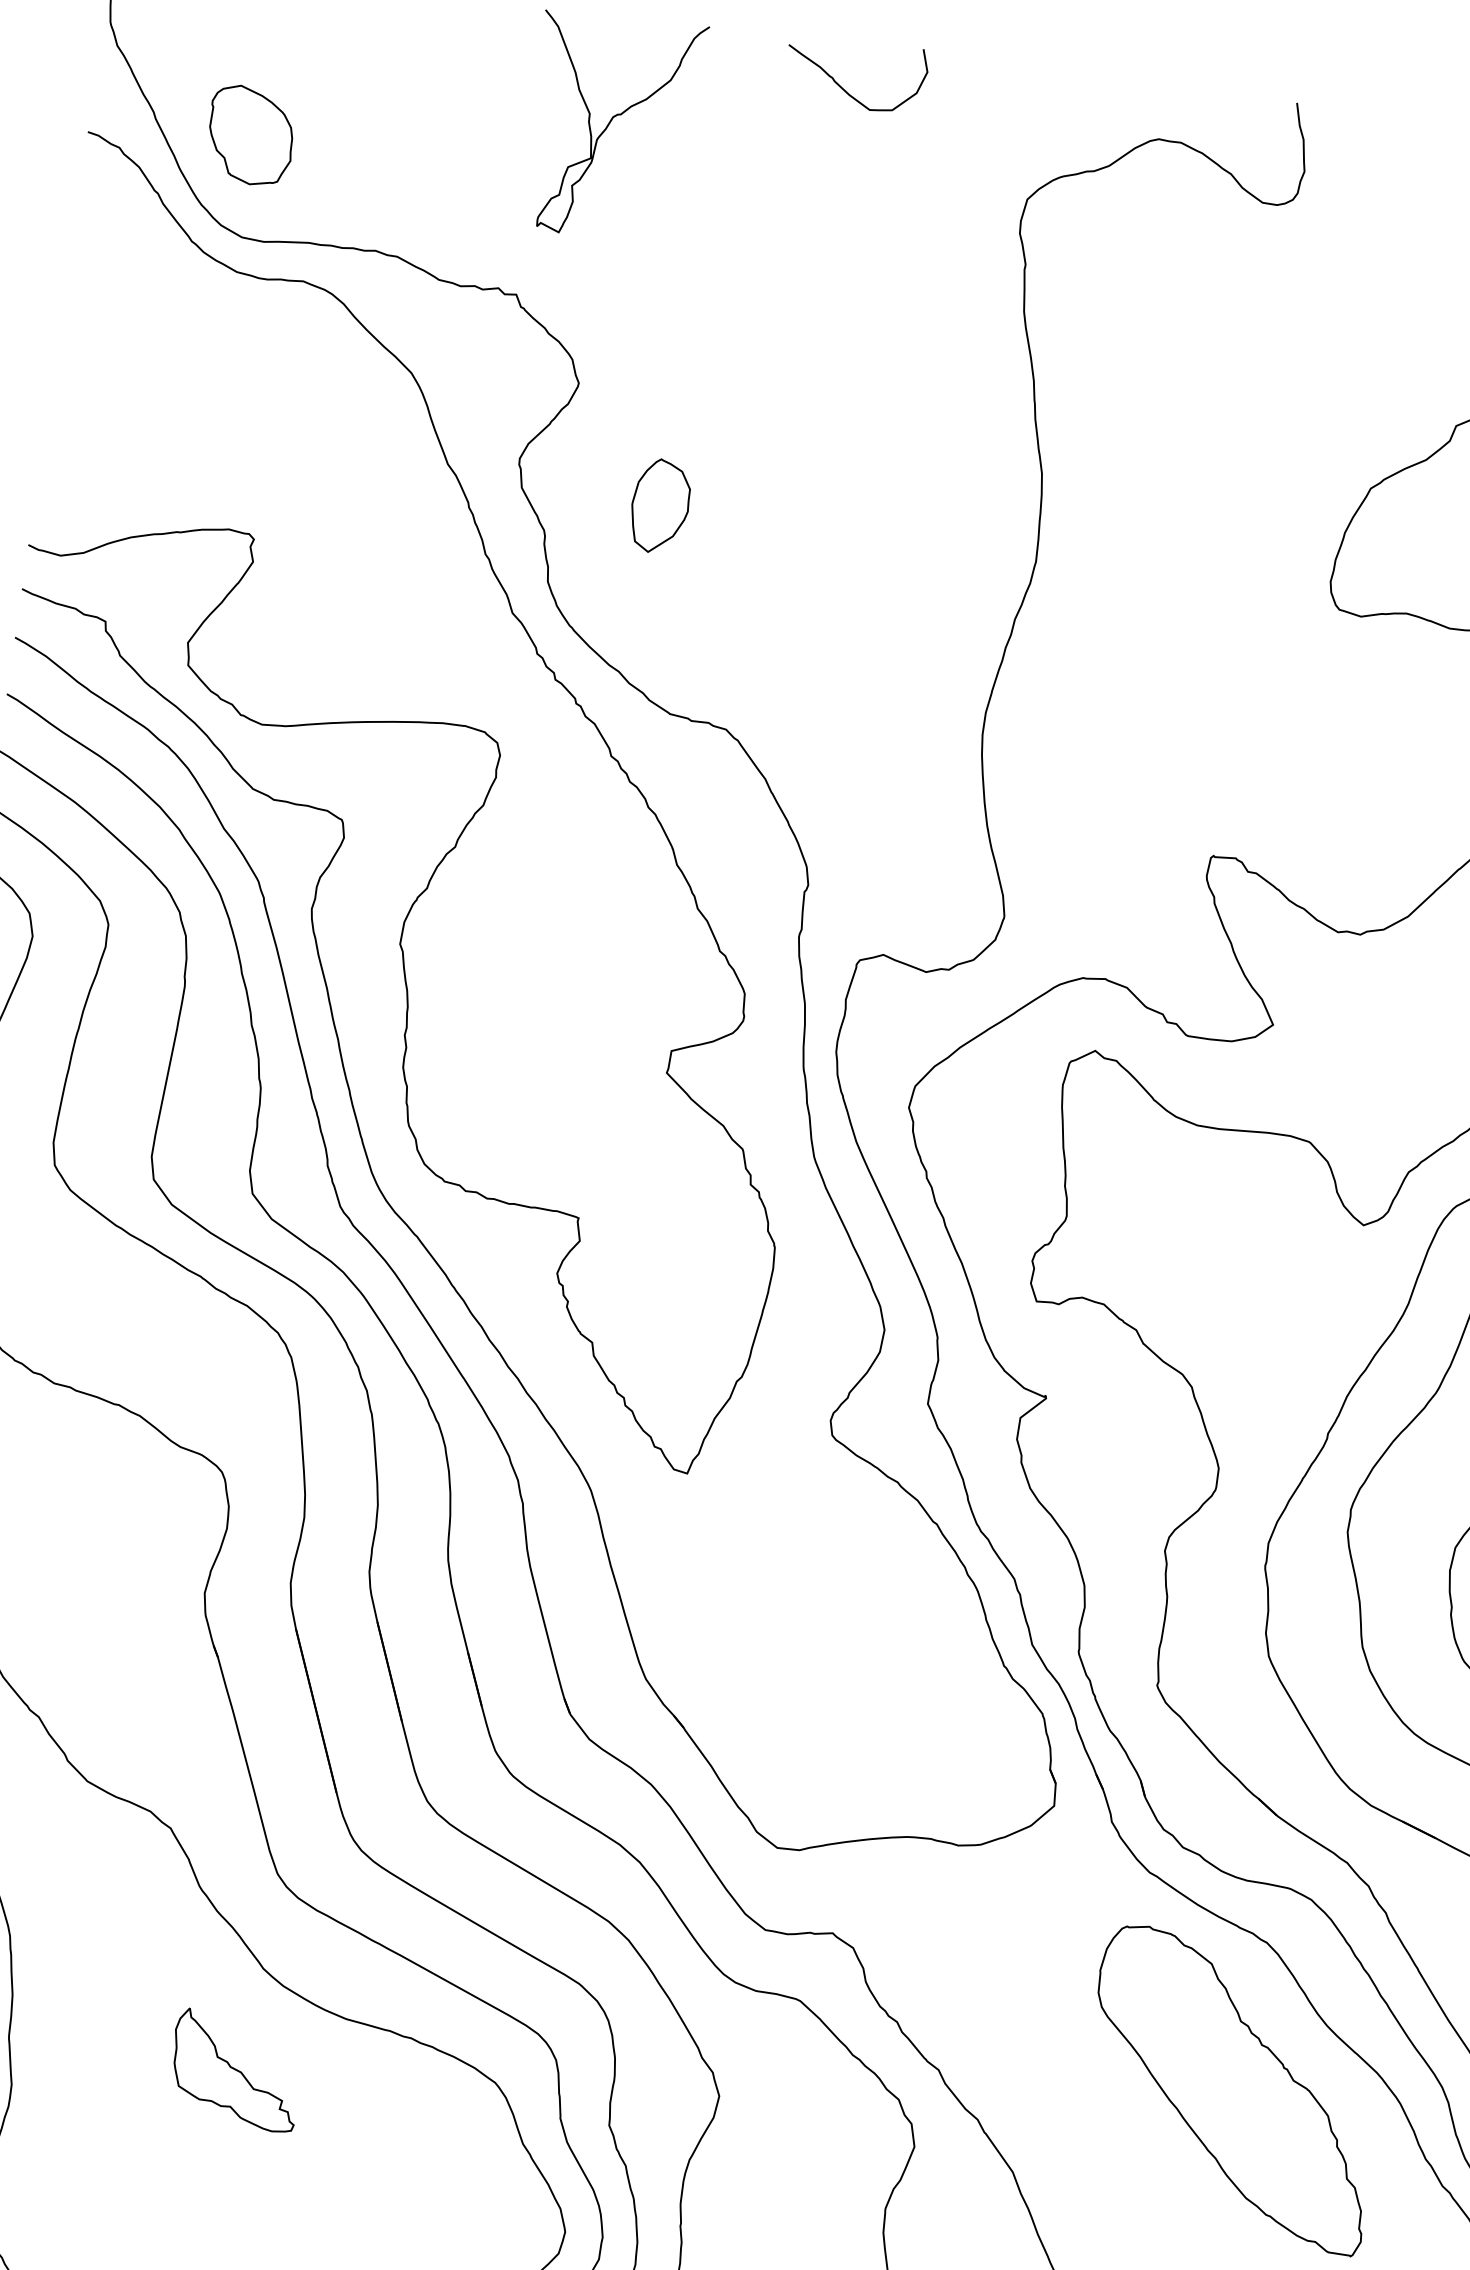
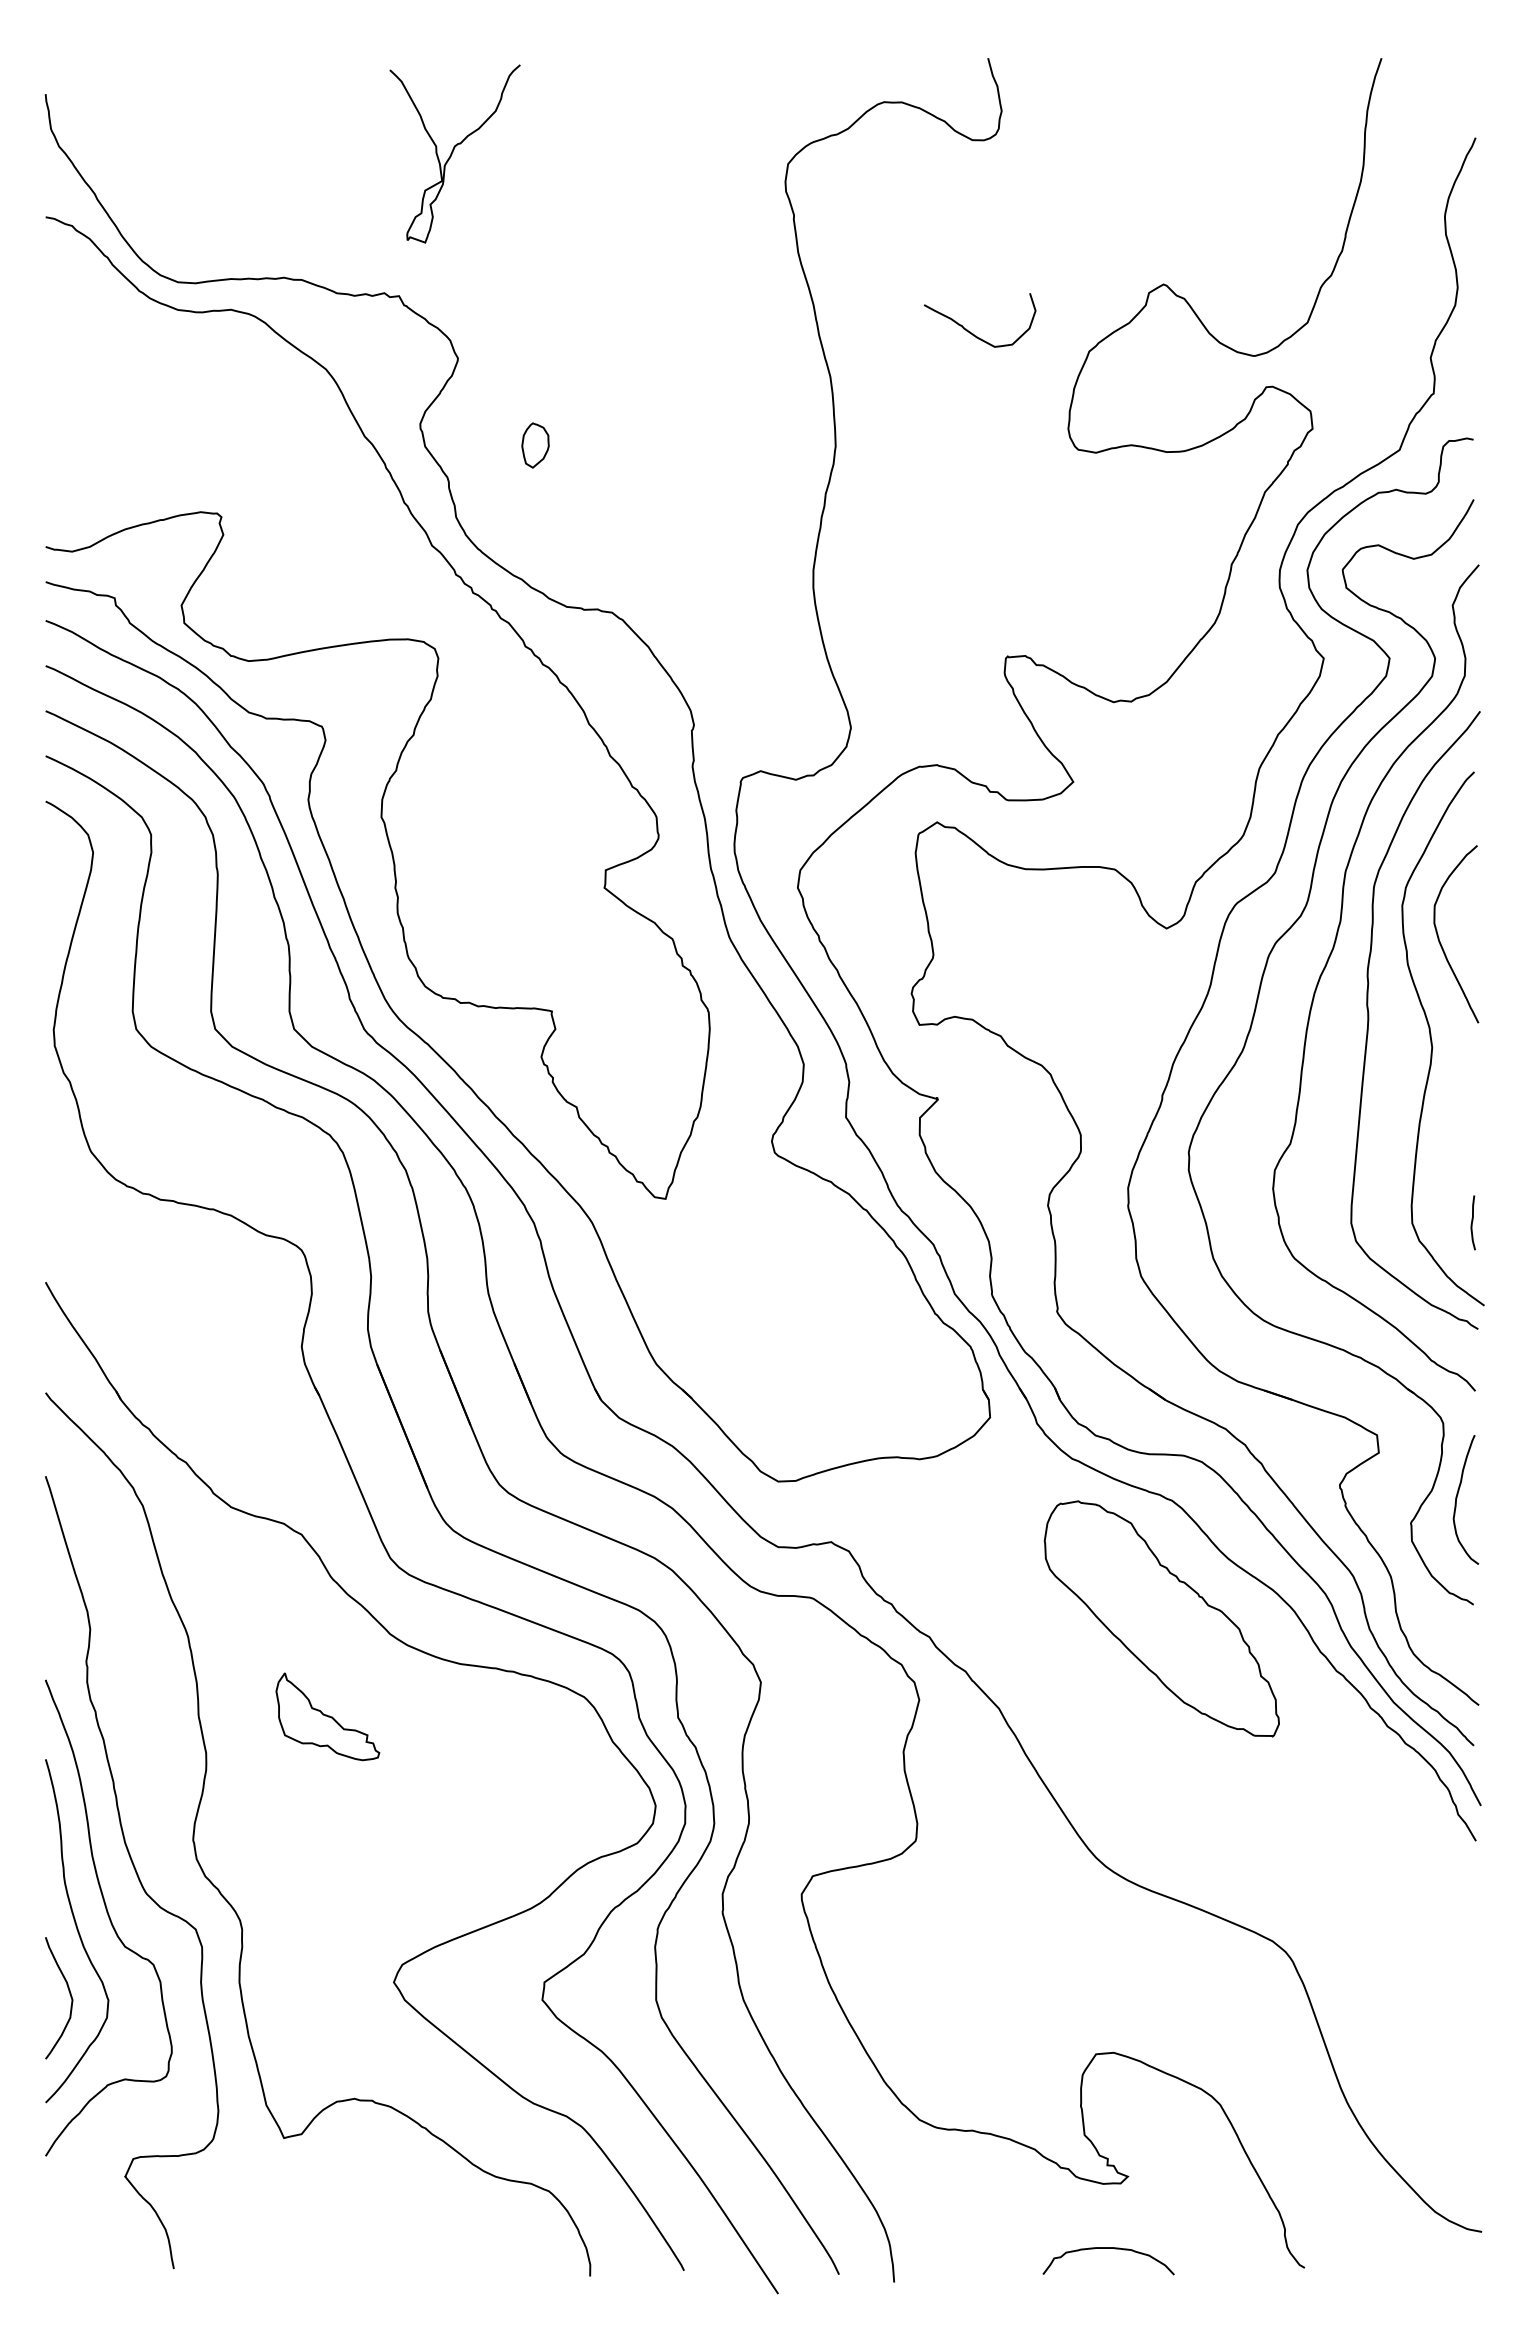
curve: (845, 89) -> (973, 333), moved
part: (250, 135) -> (173, 201), removed
part: (660, 506) -> (535, 445), size x0.6
part: (235, 2070) -> (327, 1716), moved

